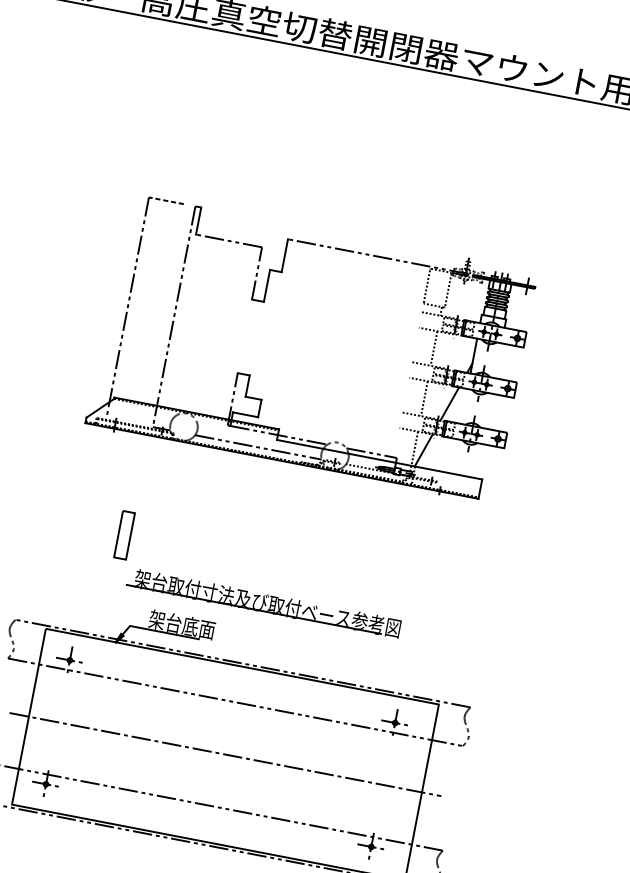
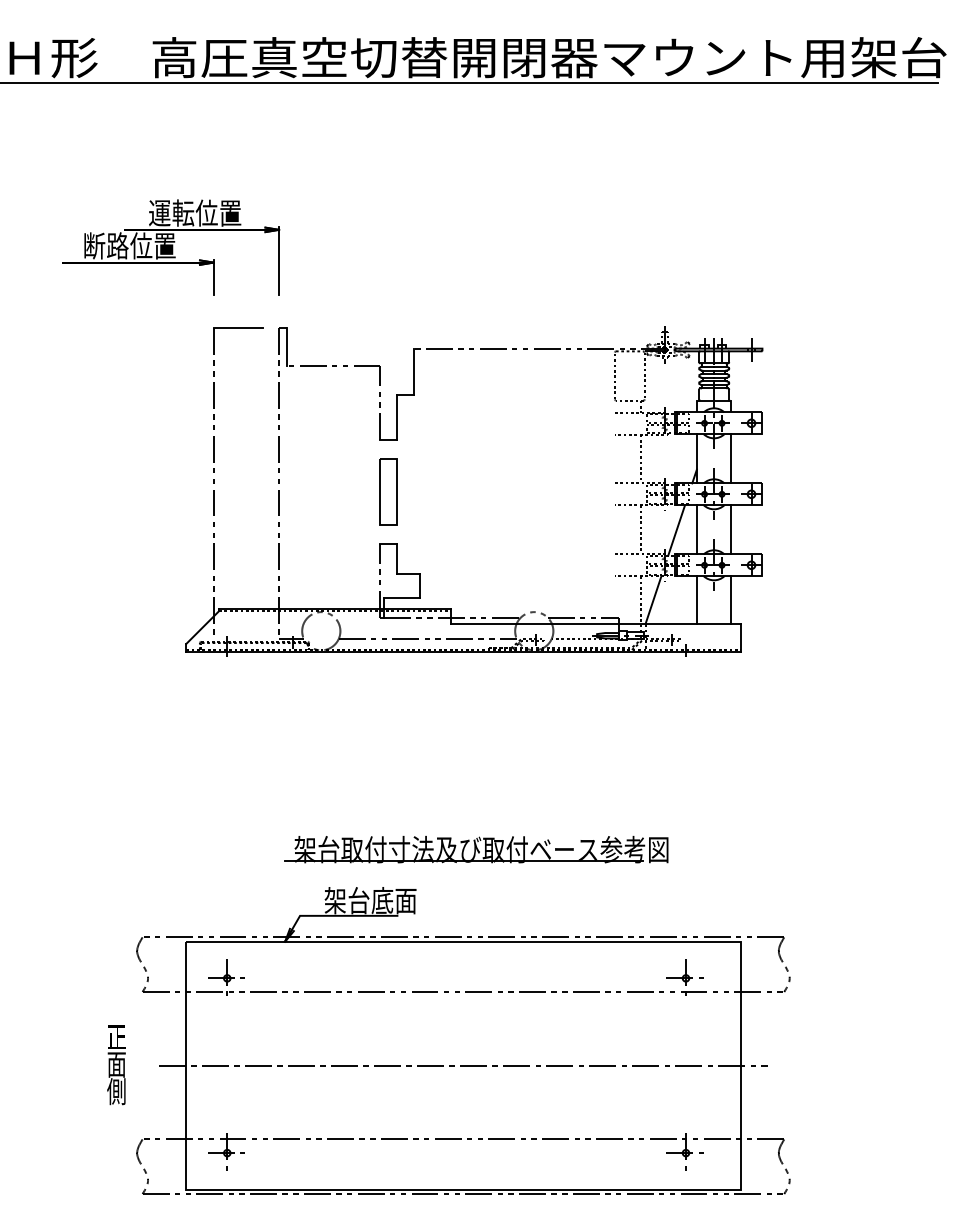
part: (130, 134) -> (171, 247), added
line: (166, 201) -> (238, 328), dashed -> solid
line: (498, 360) -> (731, 458), added
line: (463, 406) -> (696, 529), added
line: (488, 410) -> (731, 529), added
line: (454, 456) -> (696, 600), added
line: (479, 461) -> (731, 600), added
part: (124, 534) -> (388, 491), moved

